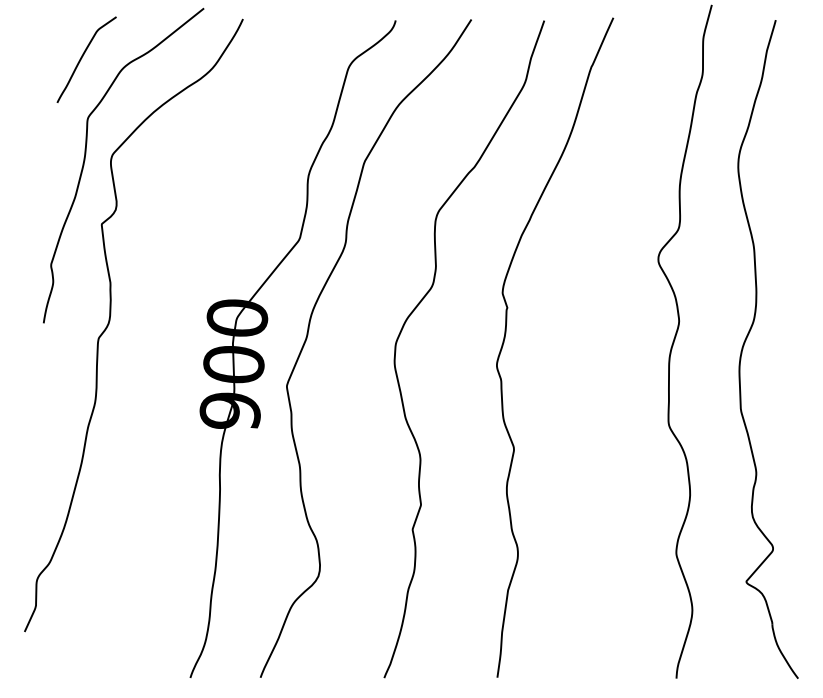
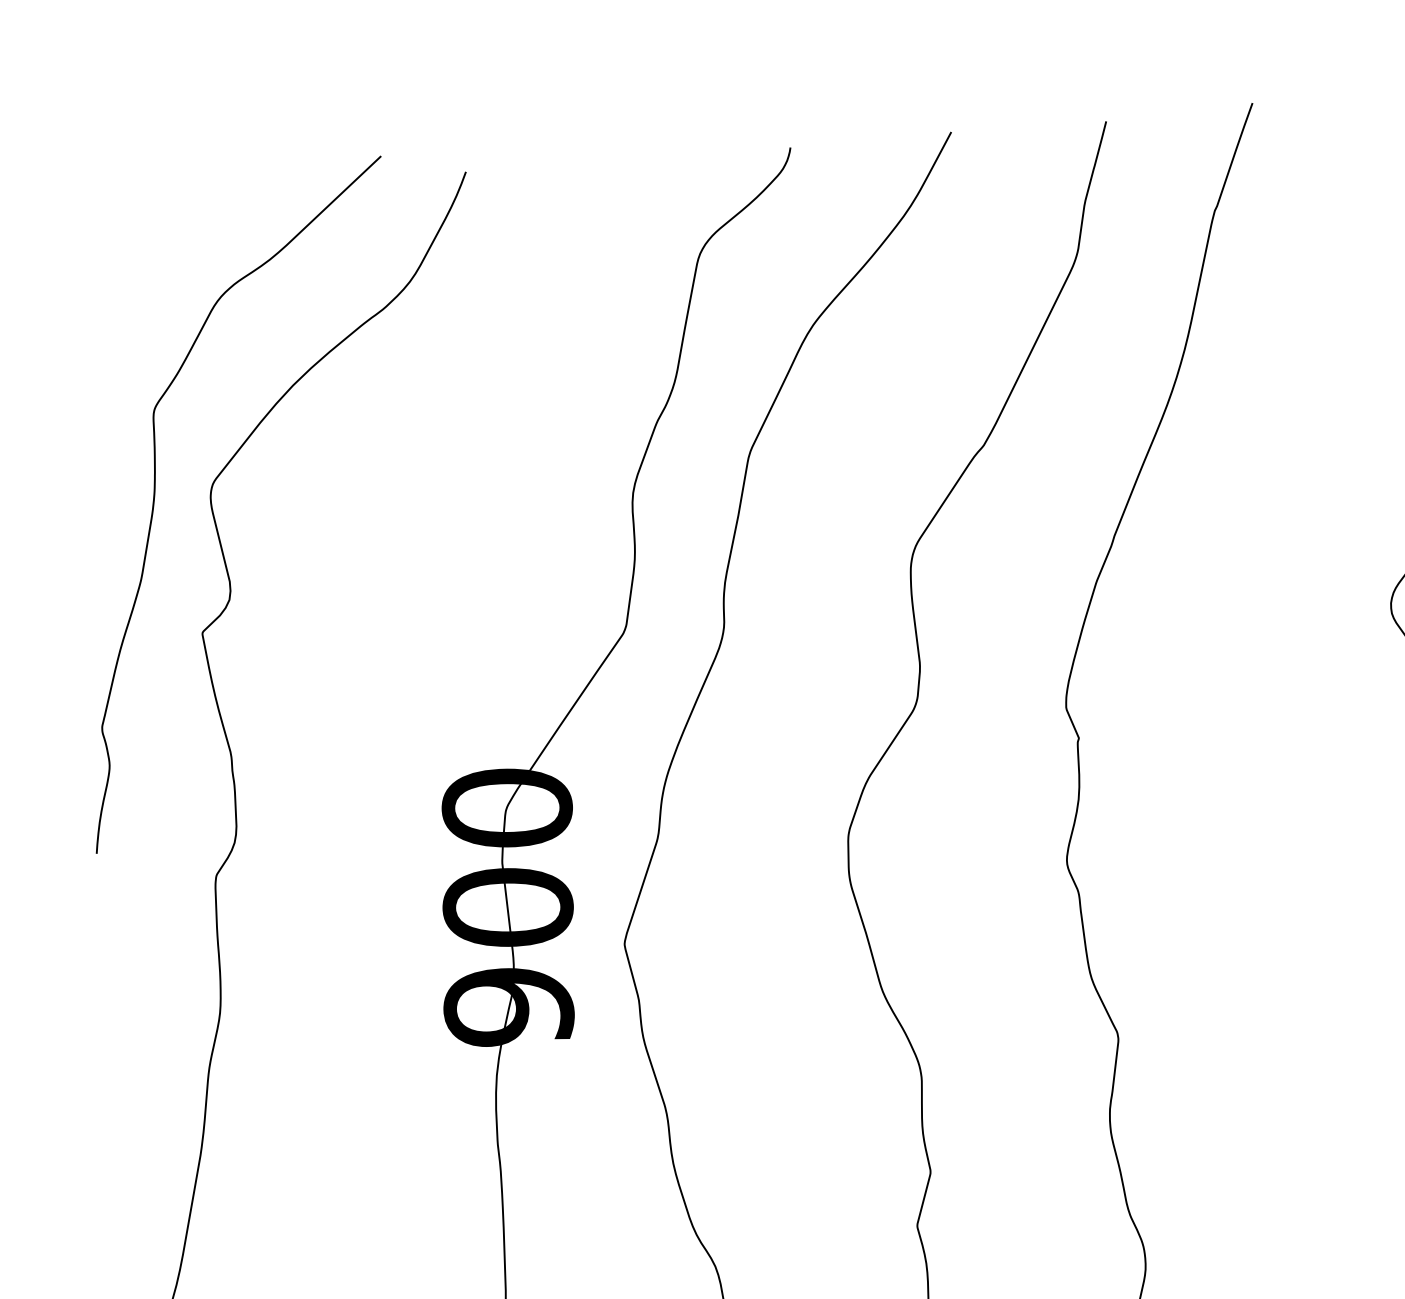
curve: (82, 58) -> (131, 284), removed

